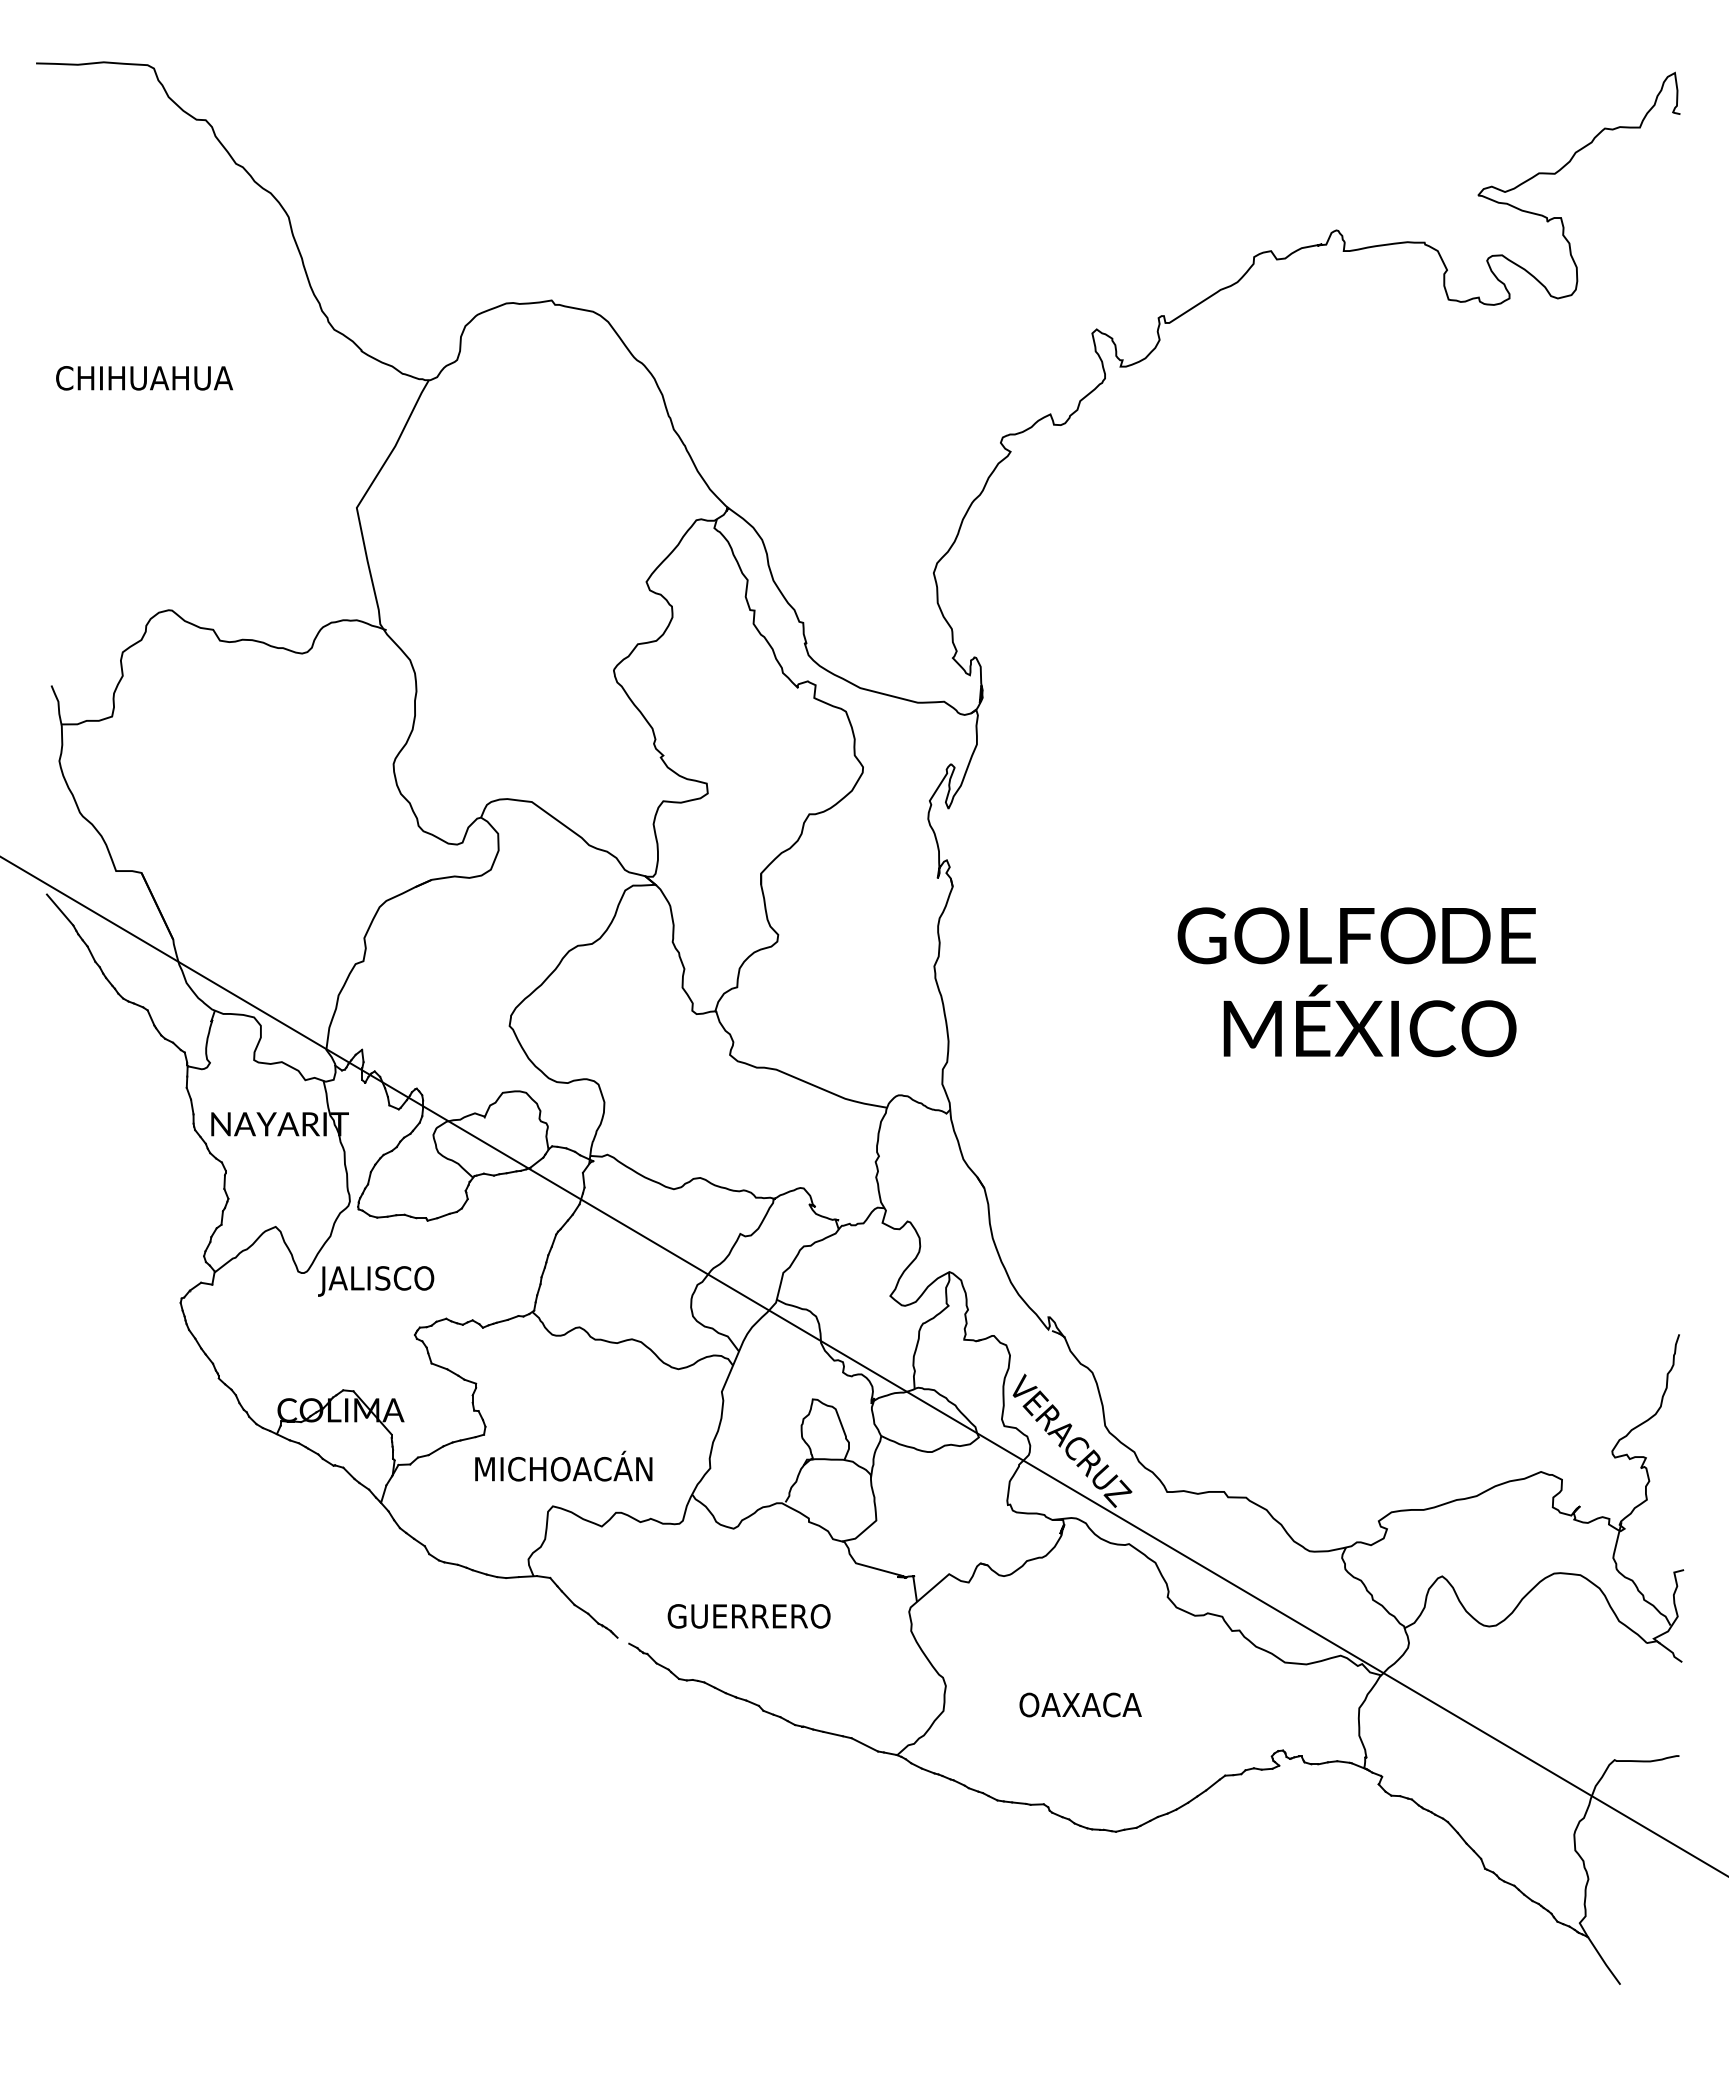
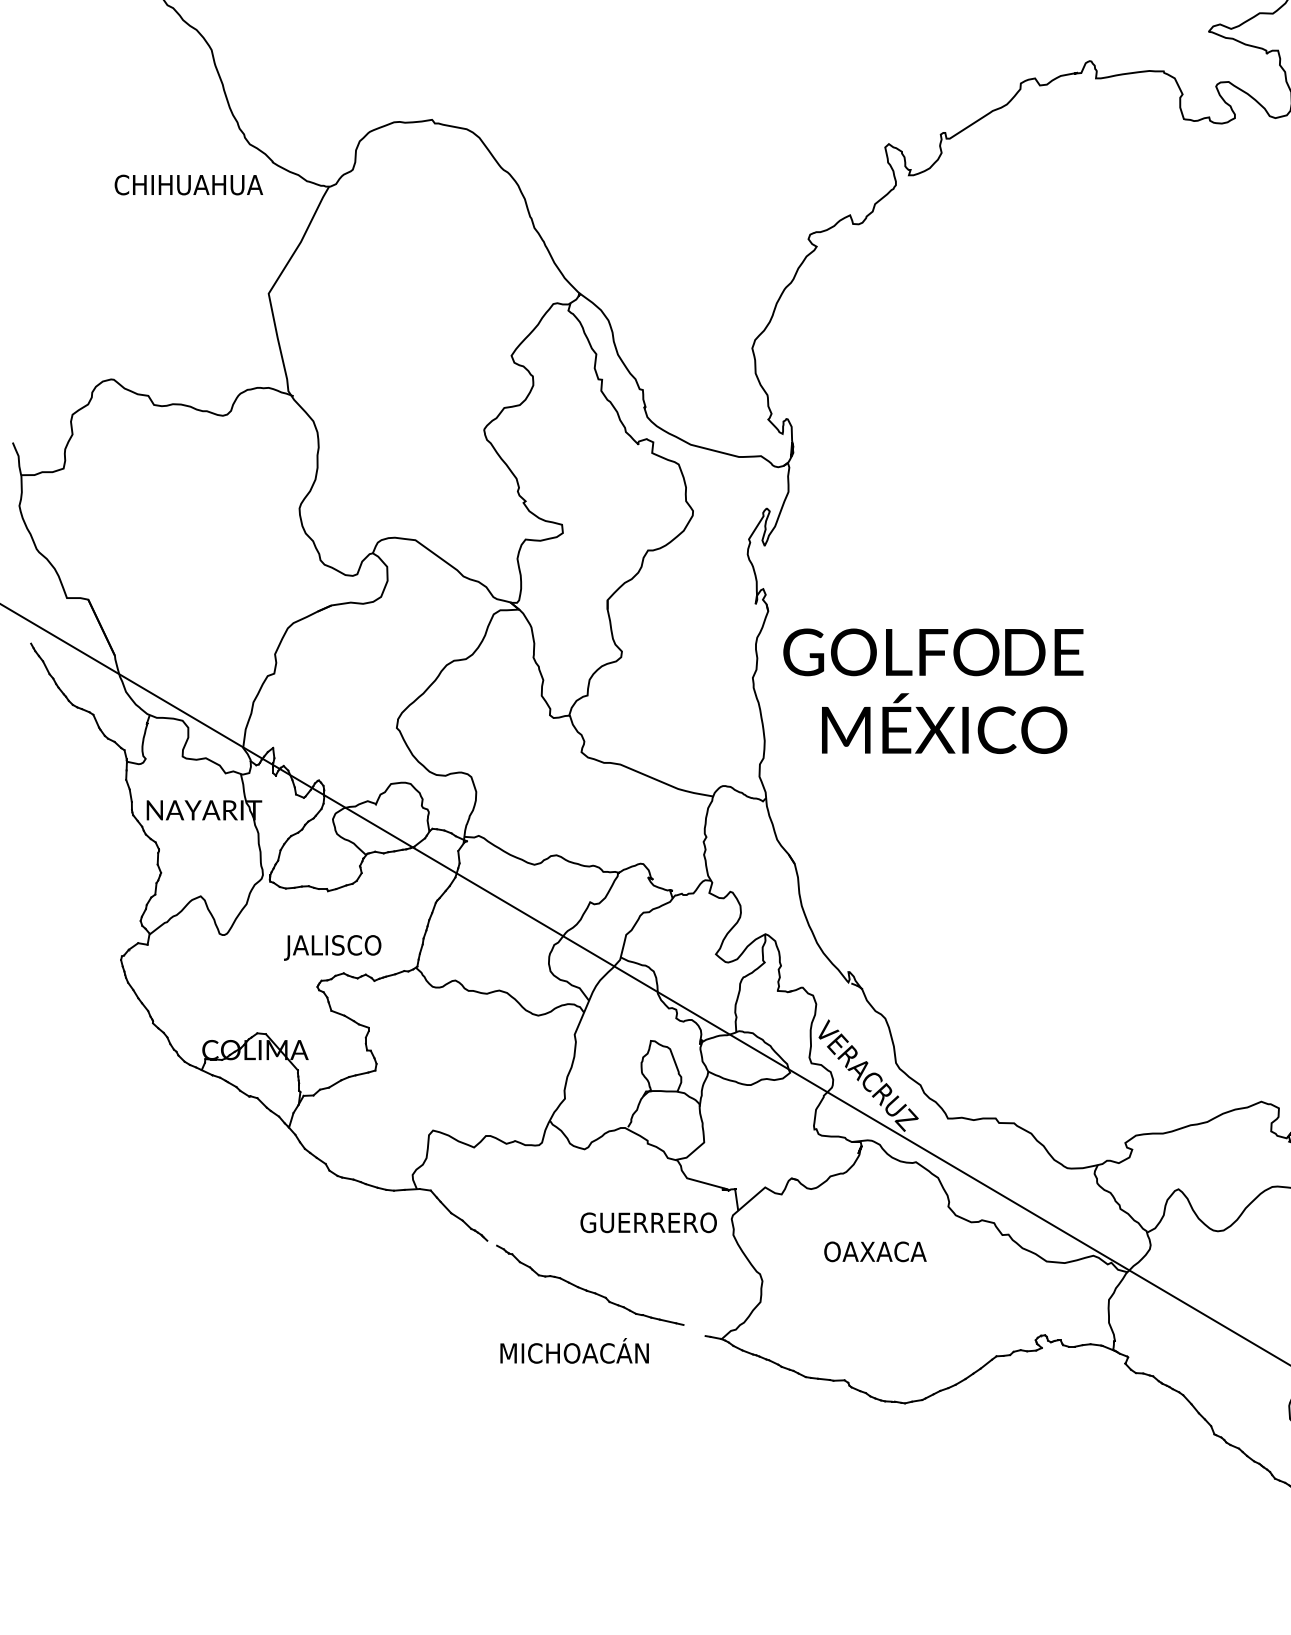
text: (144, 378) -> (188, 185), moved
line: (59, 909) -> (19, 630), removed
text: (1356, 982) -> (933, 691), moved
text: (376, 1281) -> (333, 947), moved
text: (563, 1465) -> (574, 1350), moved
text: (748, 1616) -> (648, 1222), moved
text: (1080, 1704) -> (875, 1251), moved
line: (864, 1744) -> (694, 1330), removed

